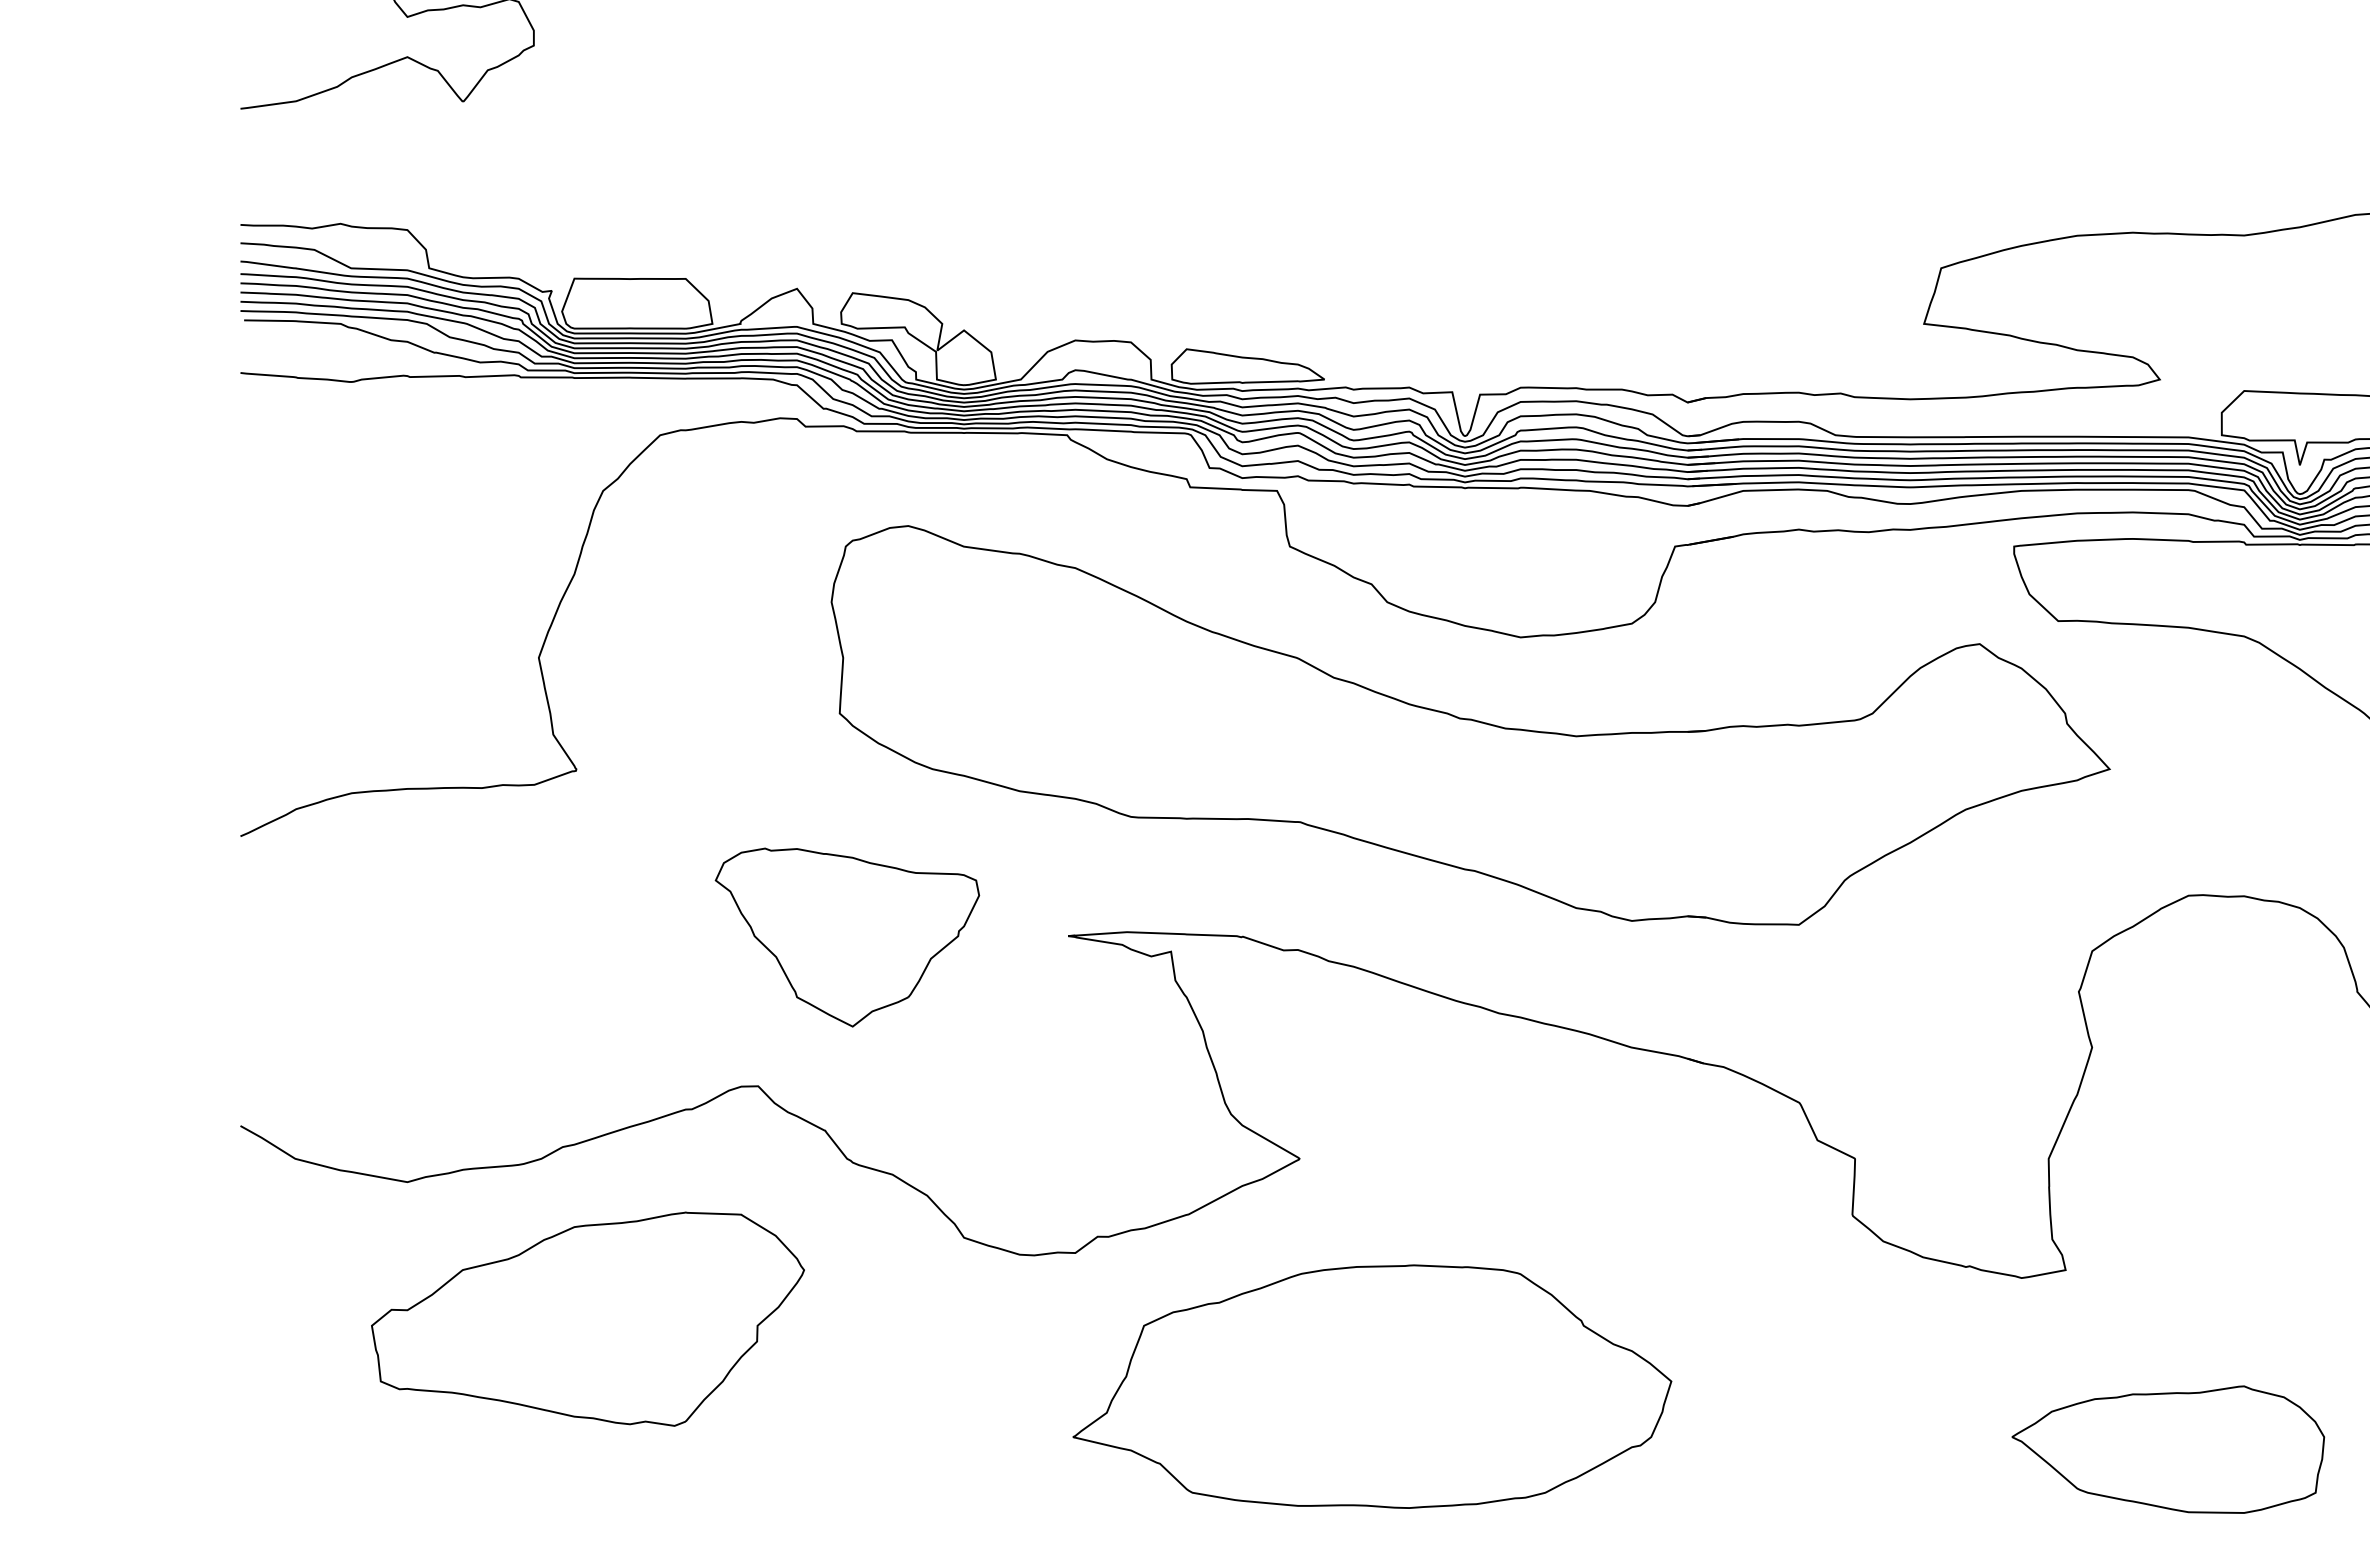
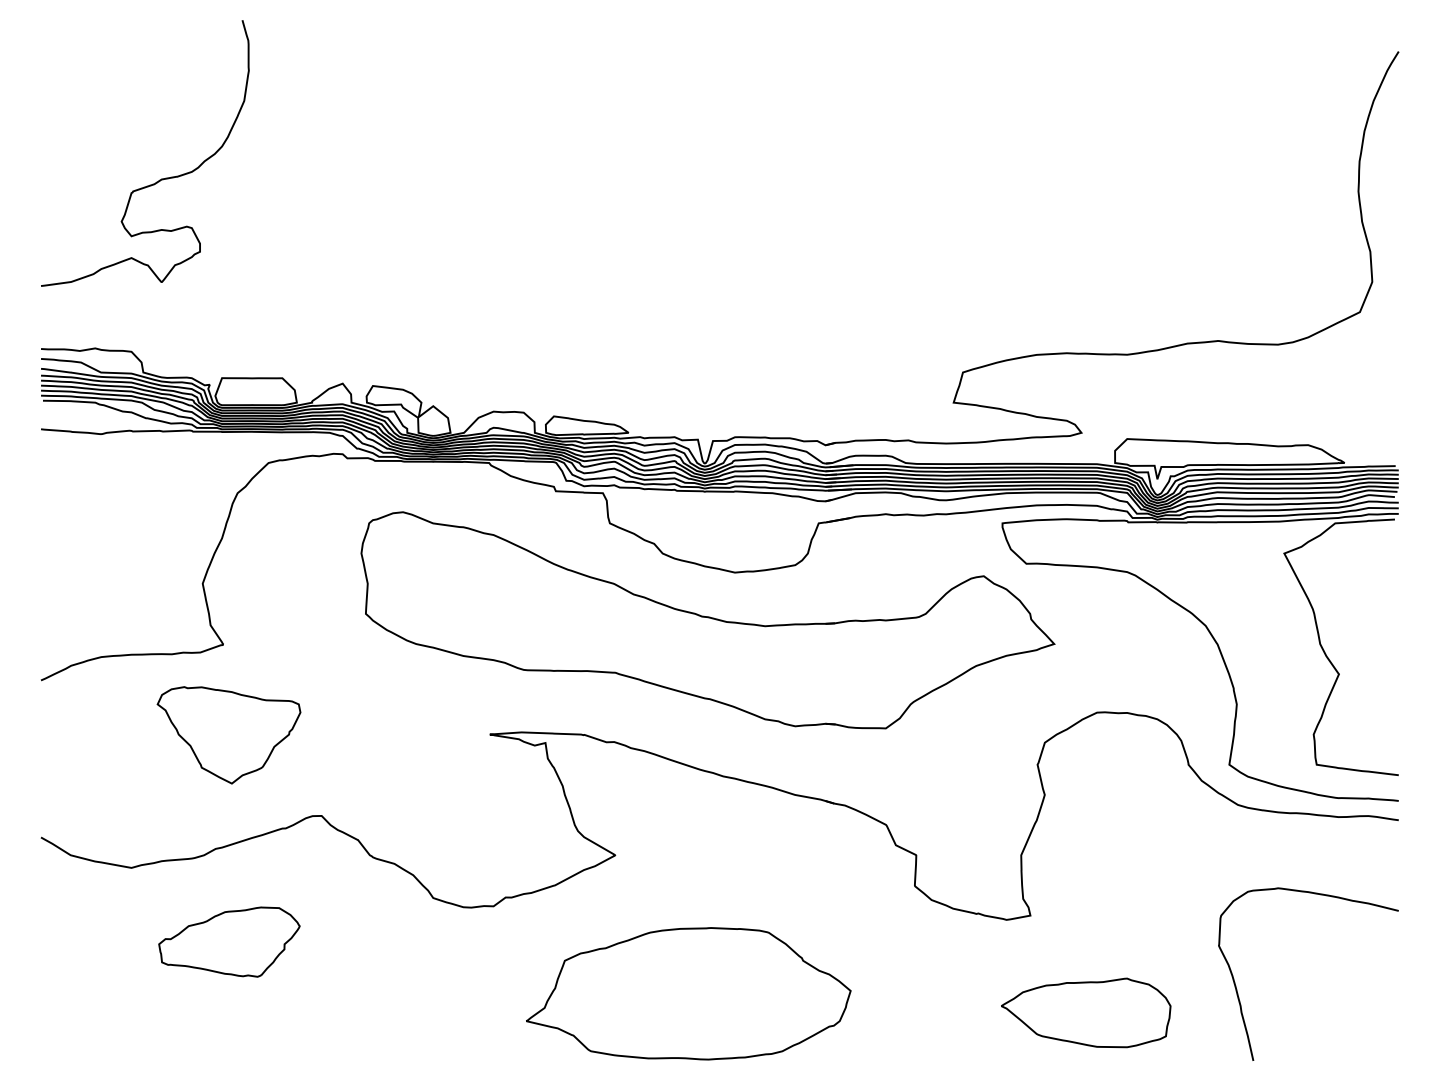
part: (846, 937) -> (228, 735), moved
part: (588, 1317) -> (229, 941), size x0.6
part: (1372, 1386) -> (688, 993), moved

